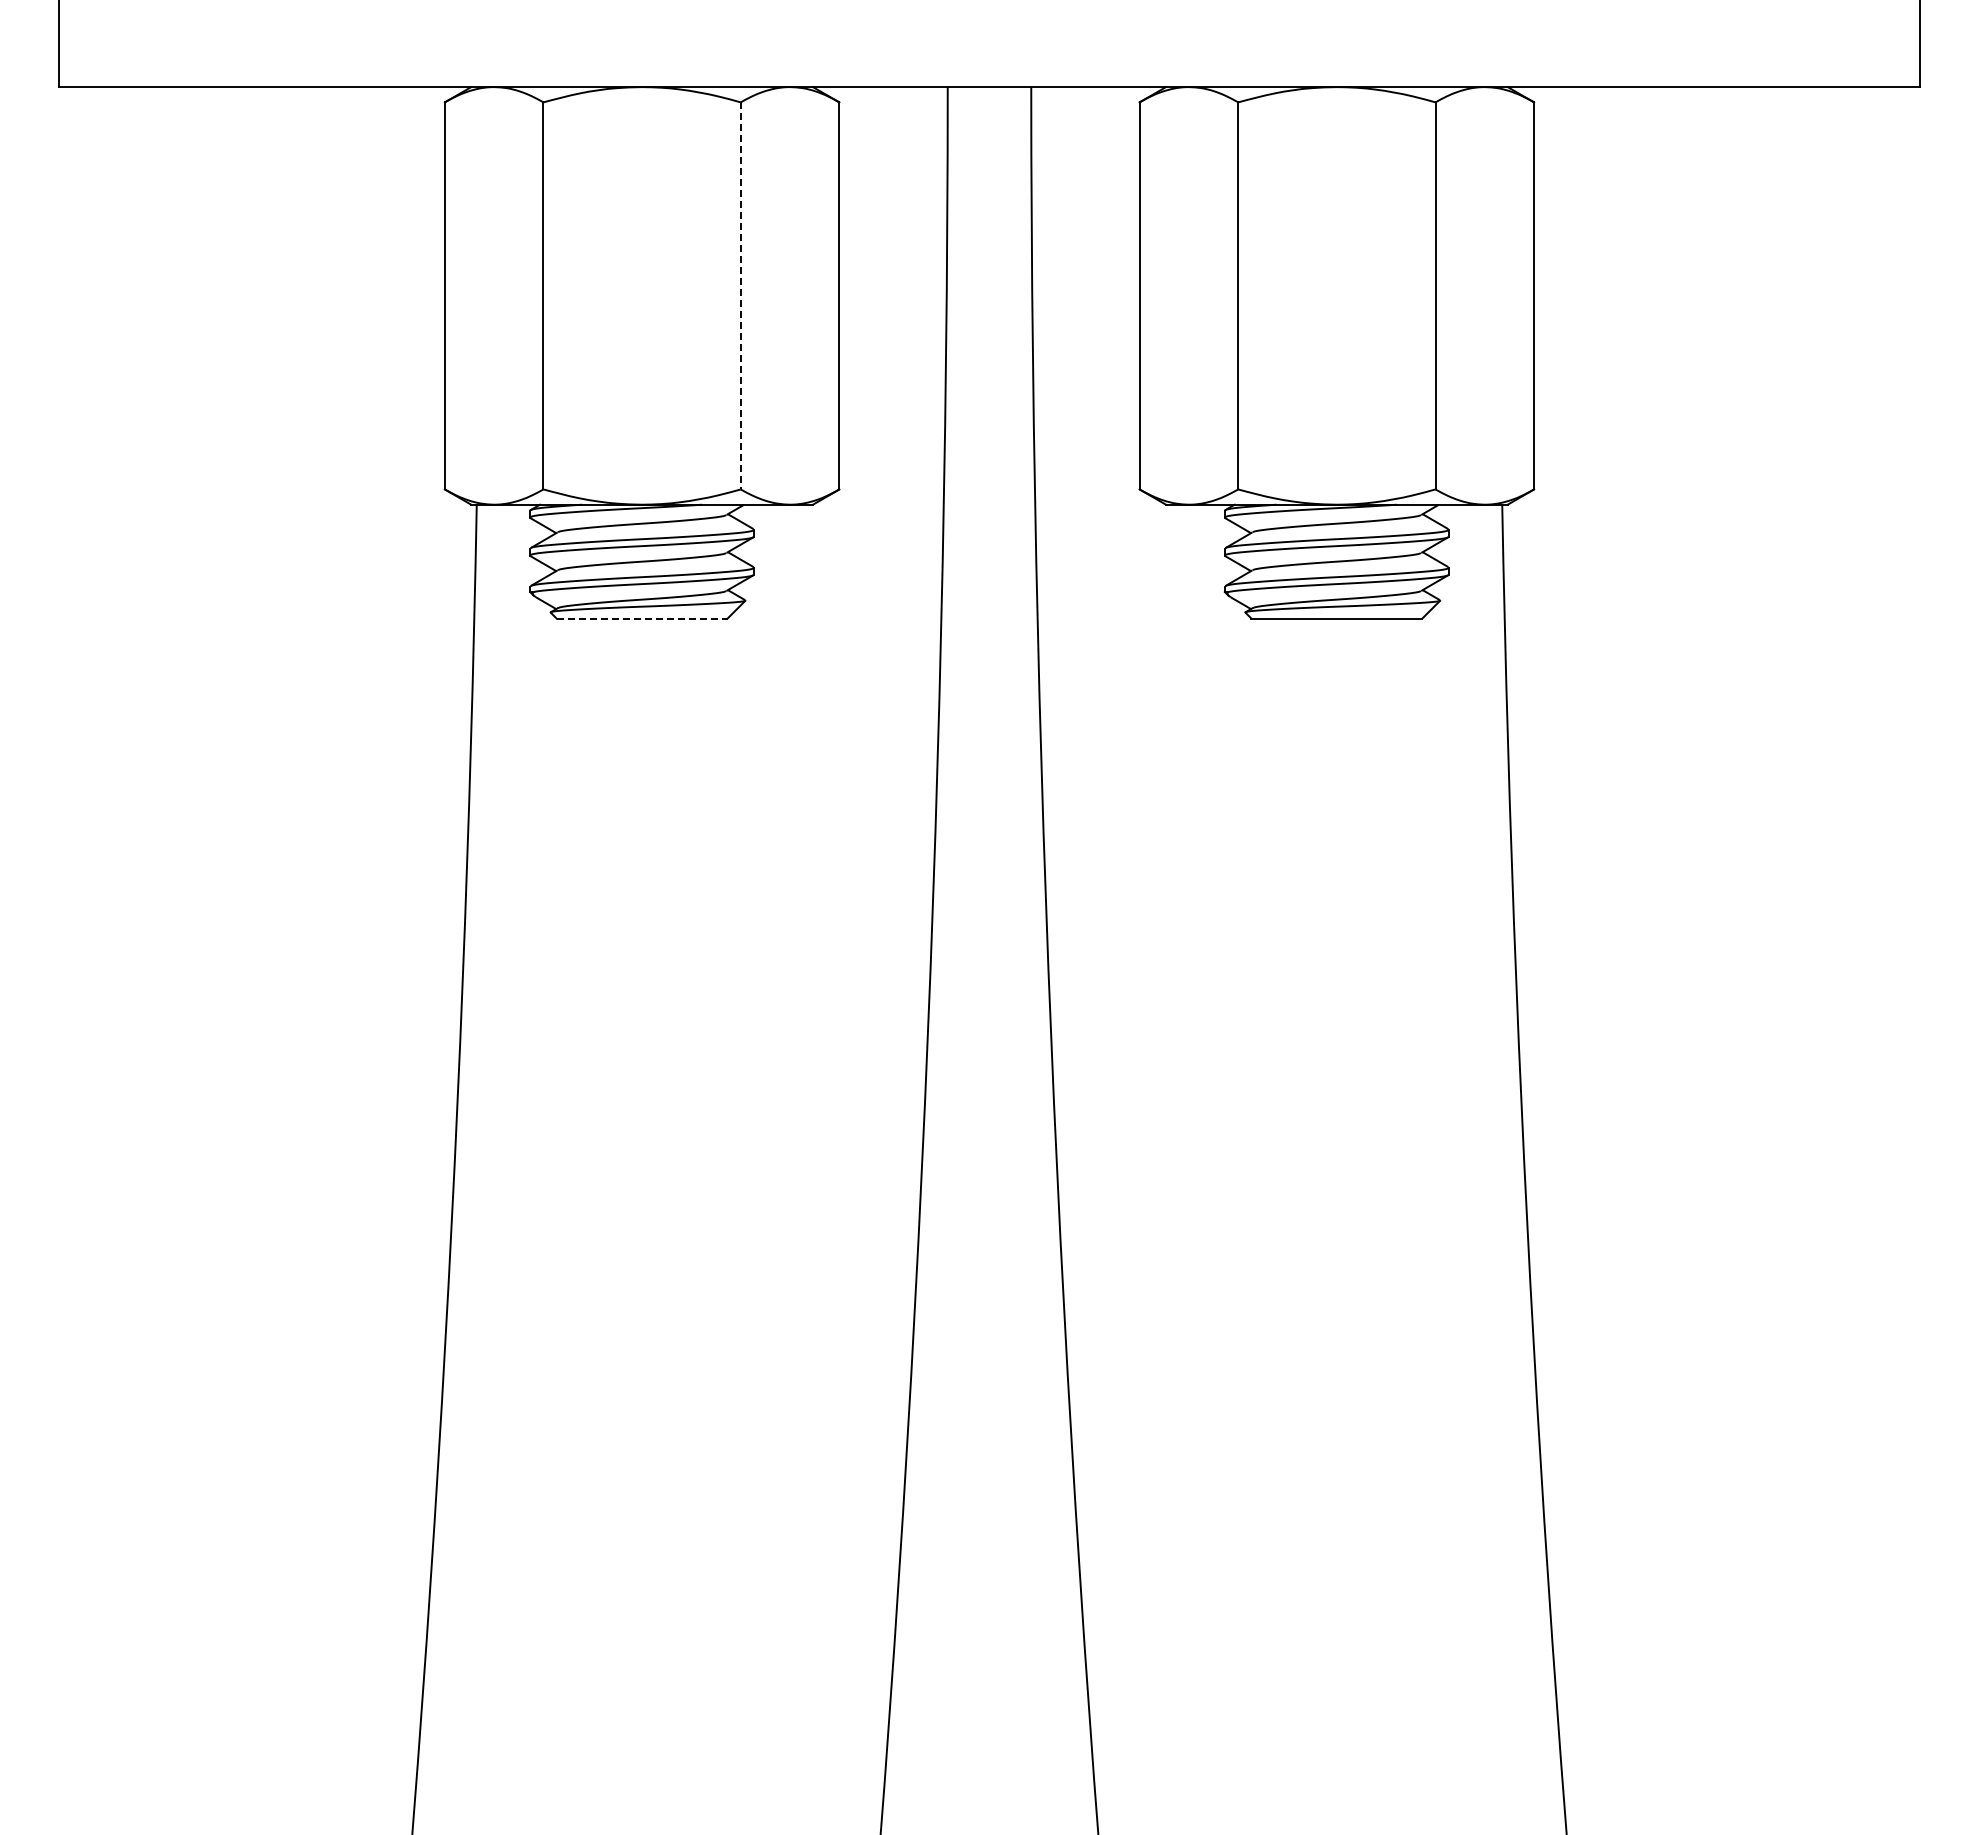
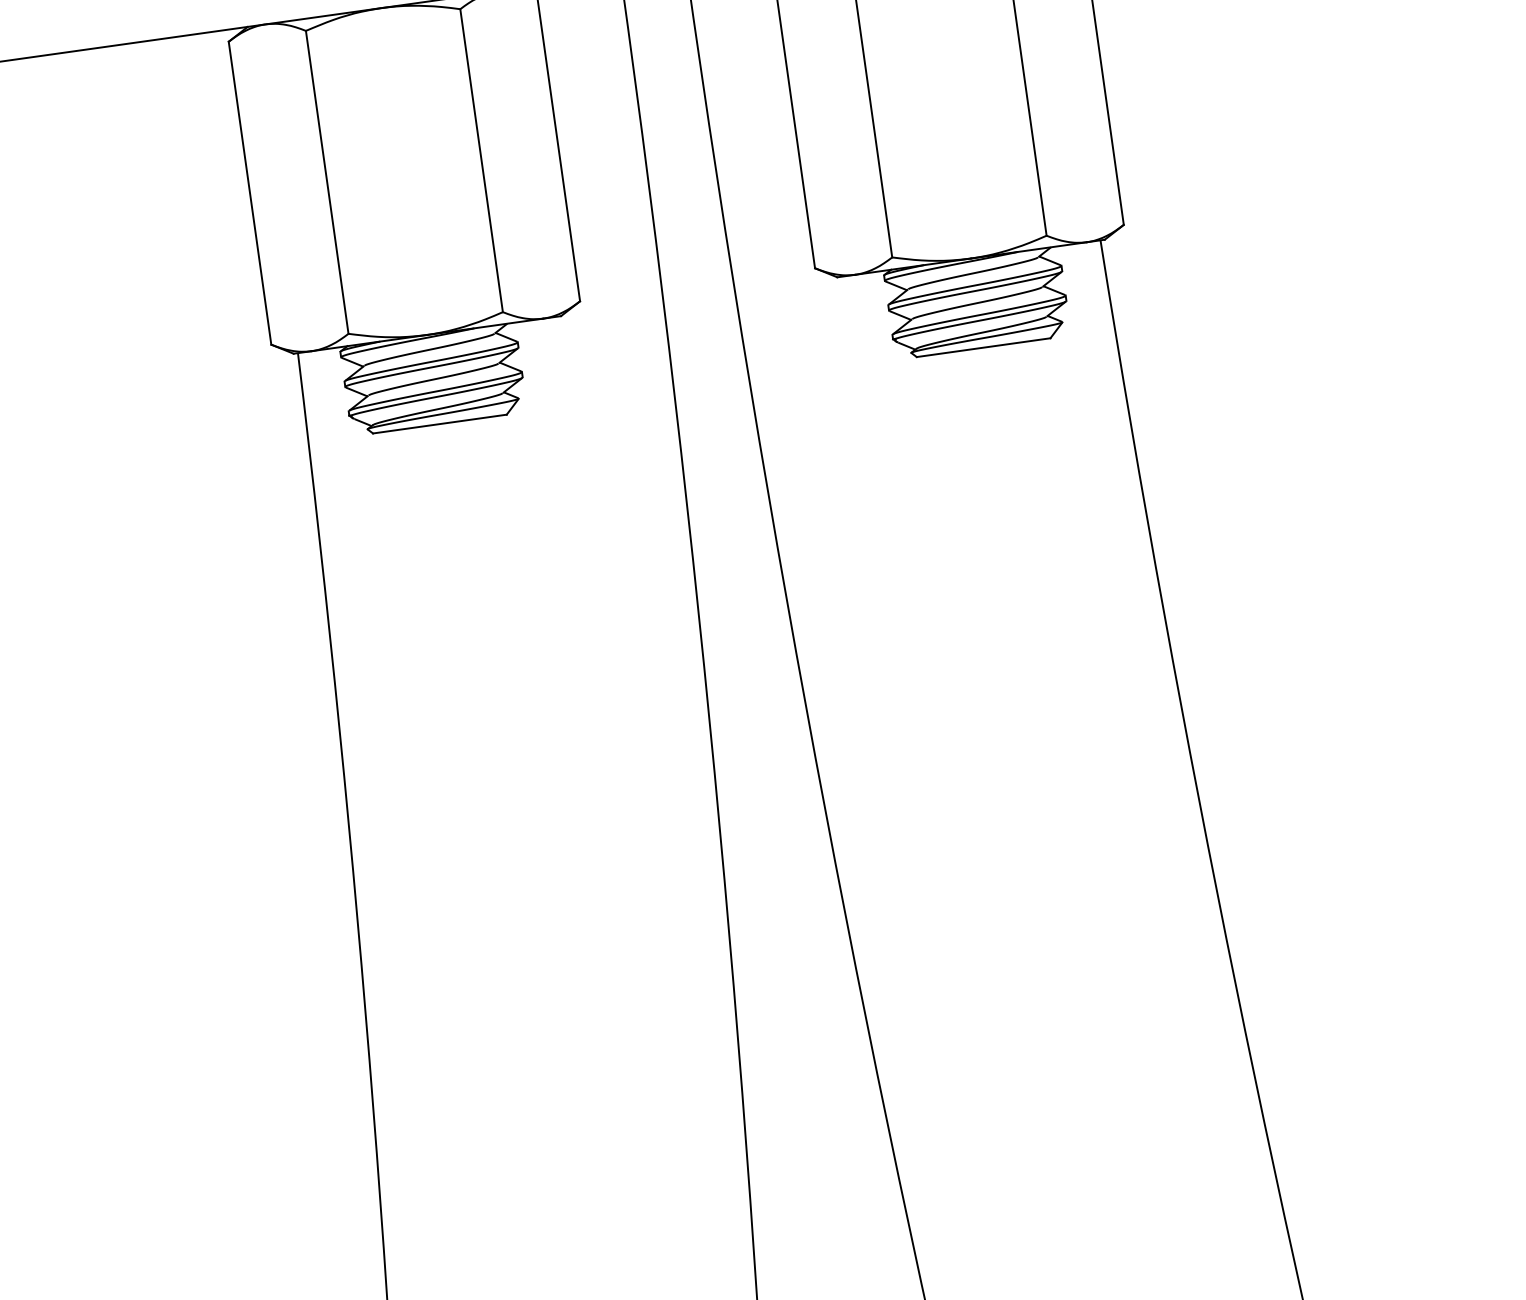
line: (740, 295) -> (481, 160), dashed -> solid
line: (642, 618) -> (440, 423), dashed -> solid

